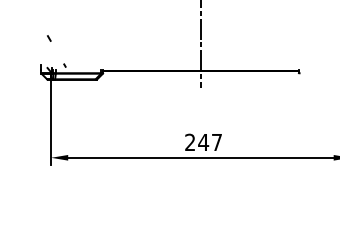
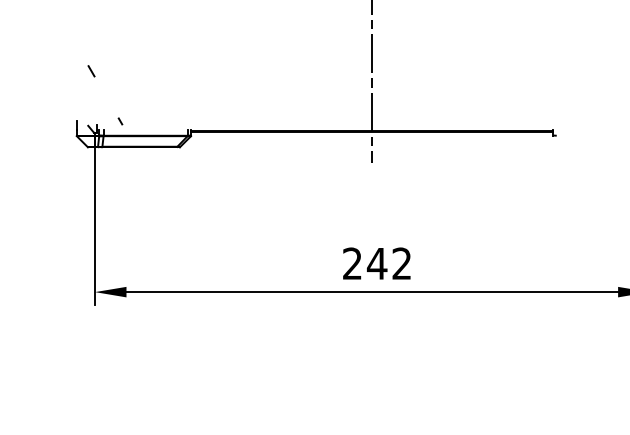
text: (216, 141) -> (401, 261), 247 -> 242

